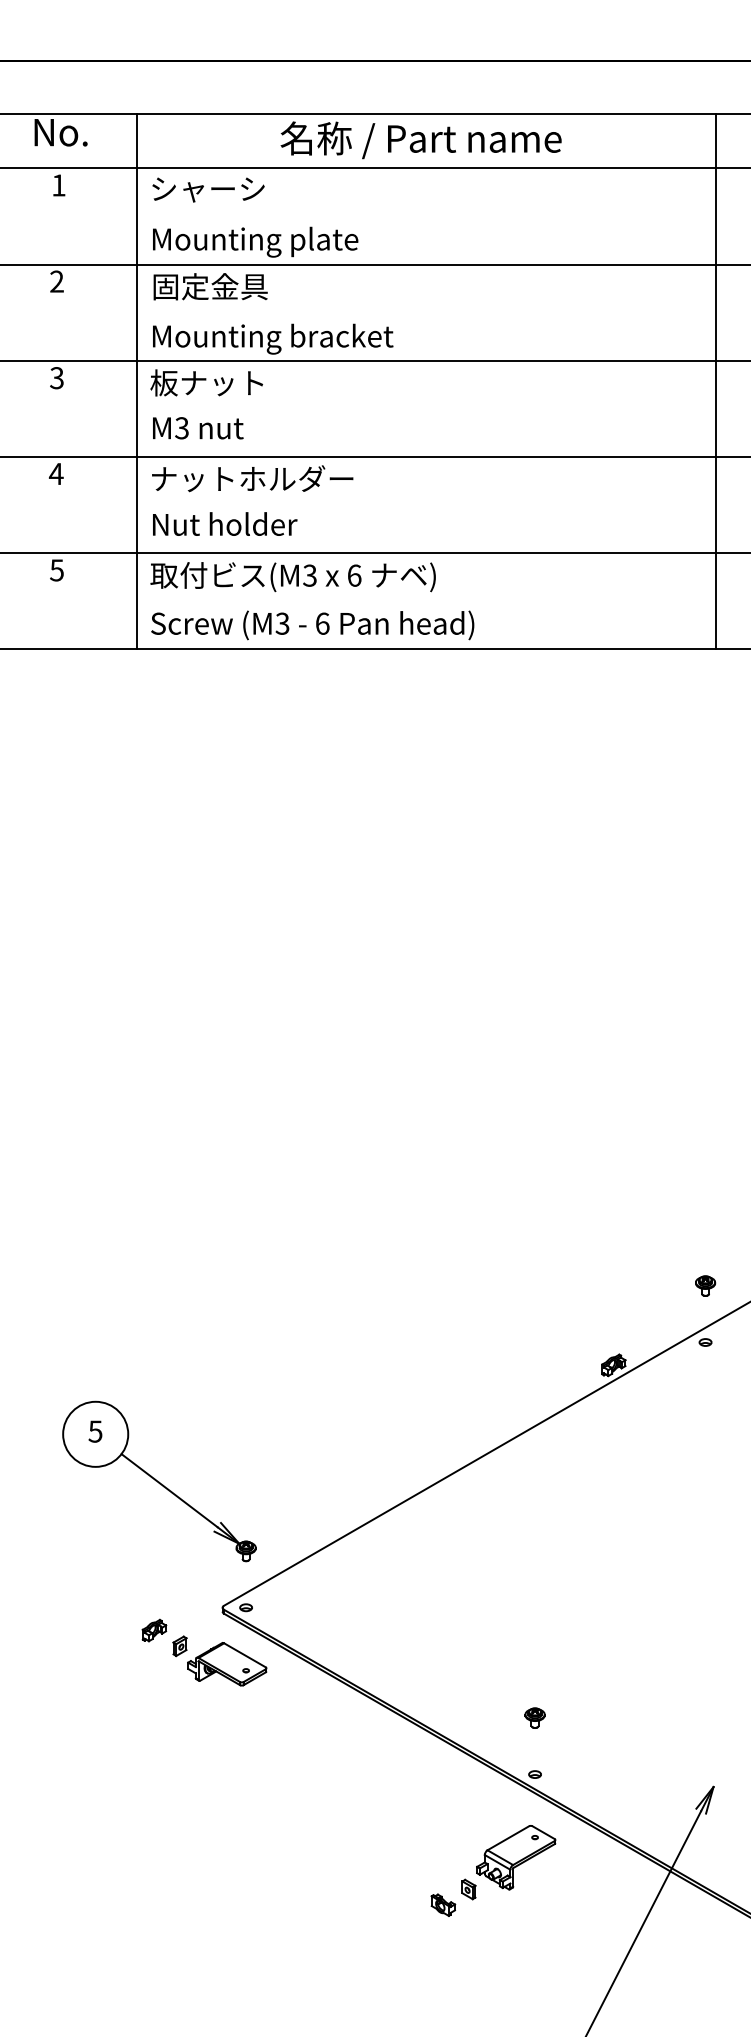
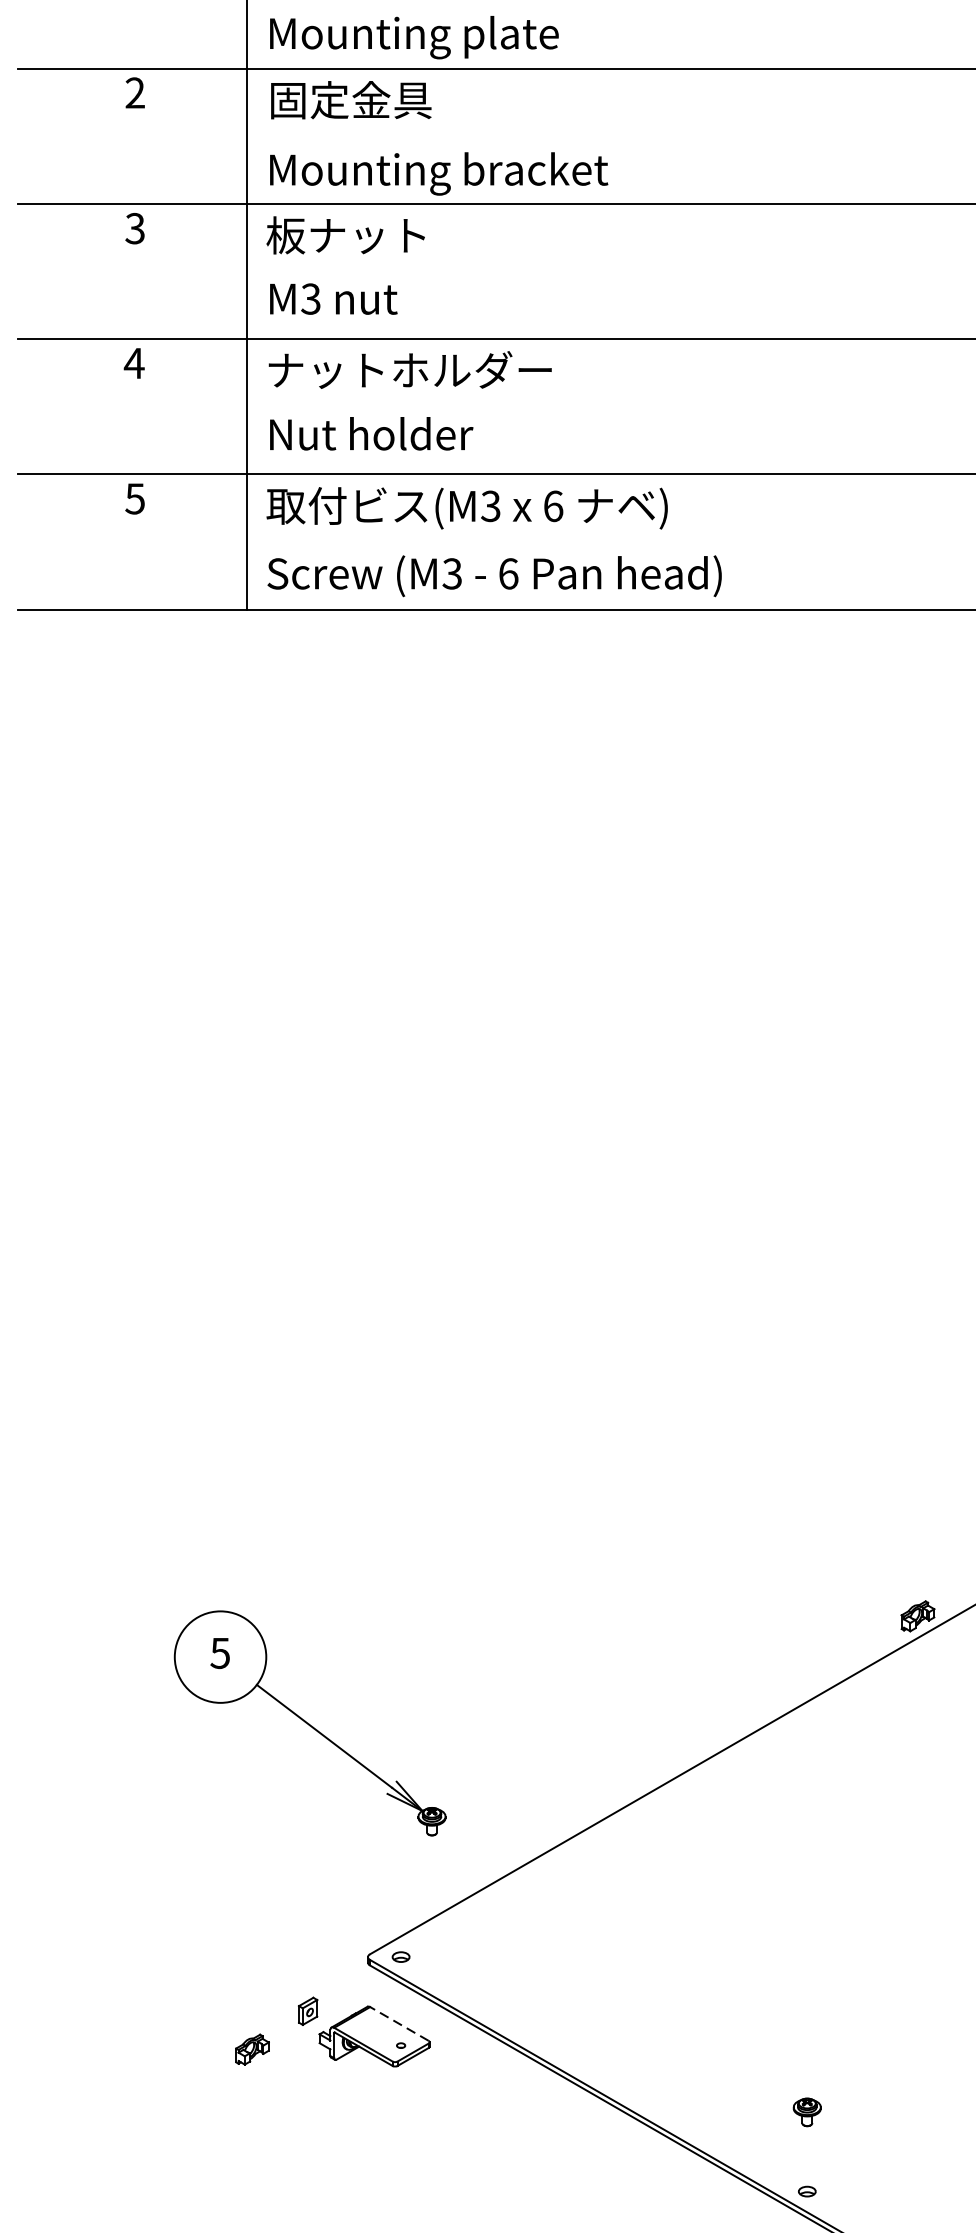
part: (159, 1481) -> (310, 1723), moved
part: (154, 1630) -> (252, 2049), moved
line: (244, 1655) -> (398, 2024), solid -> dashed

